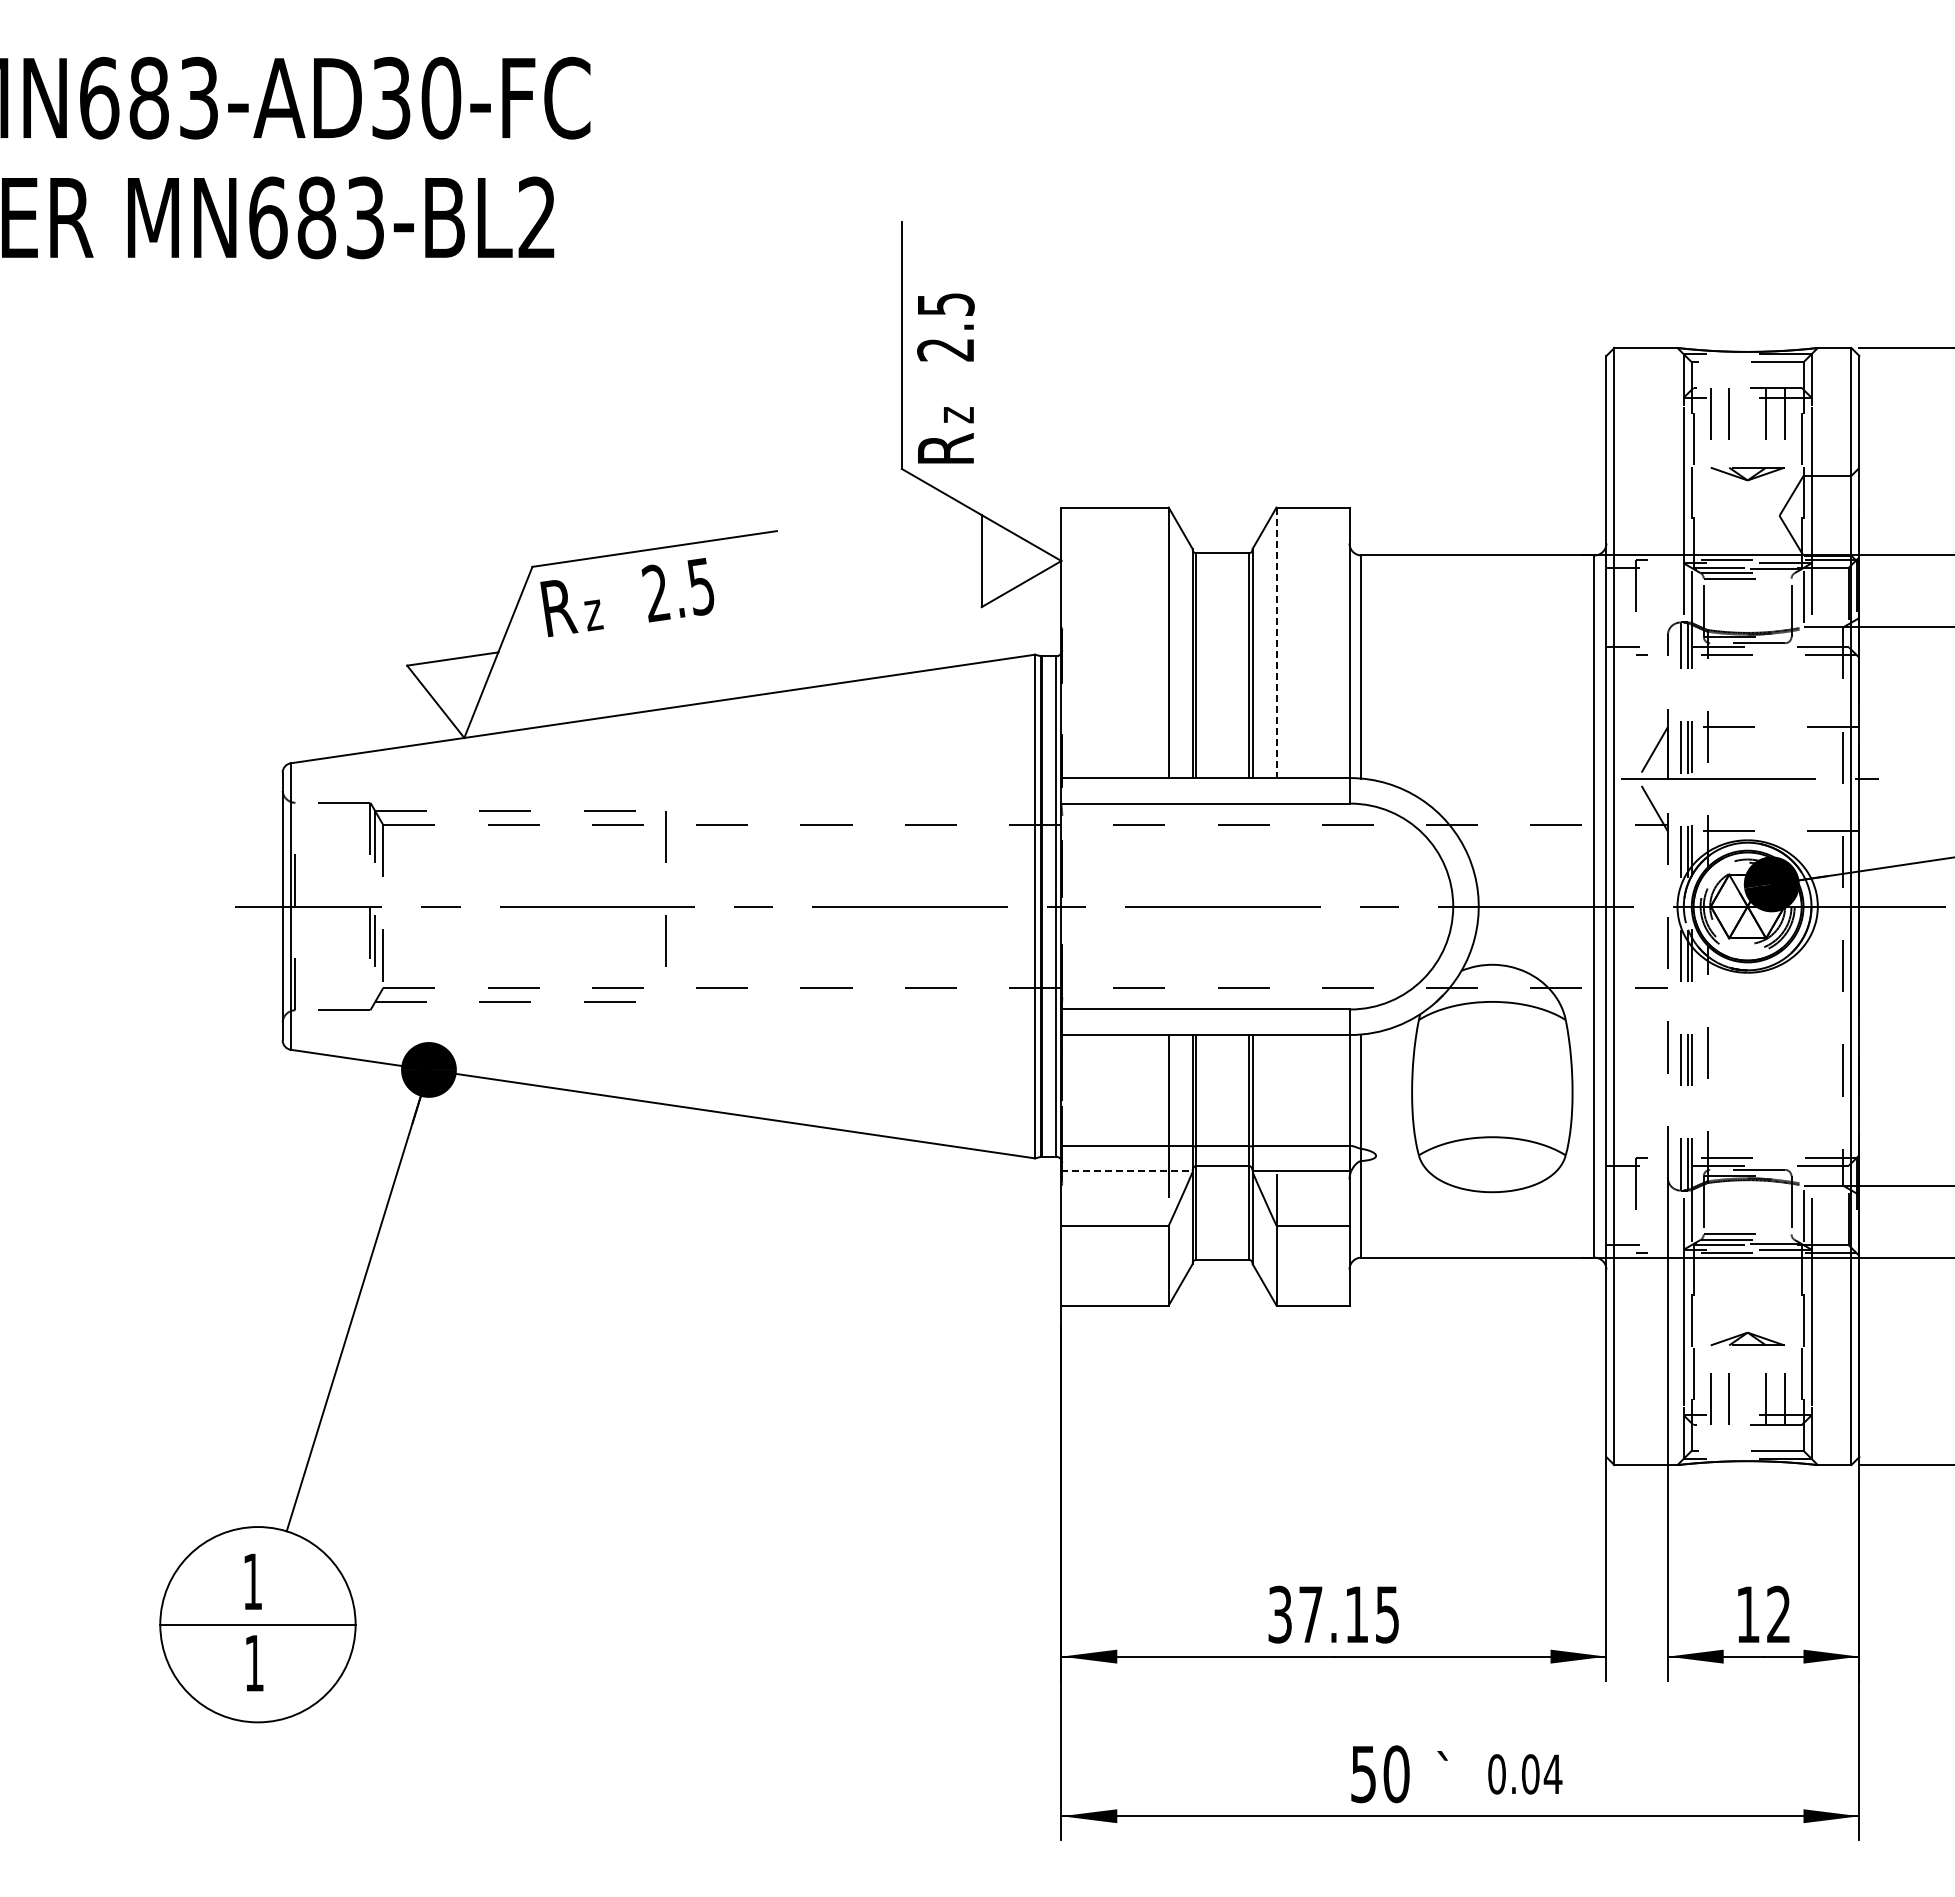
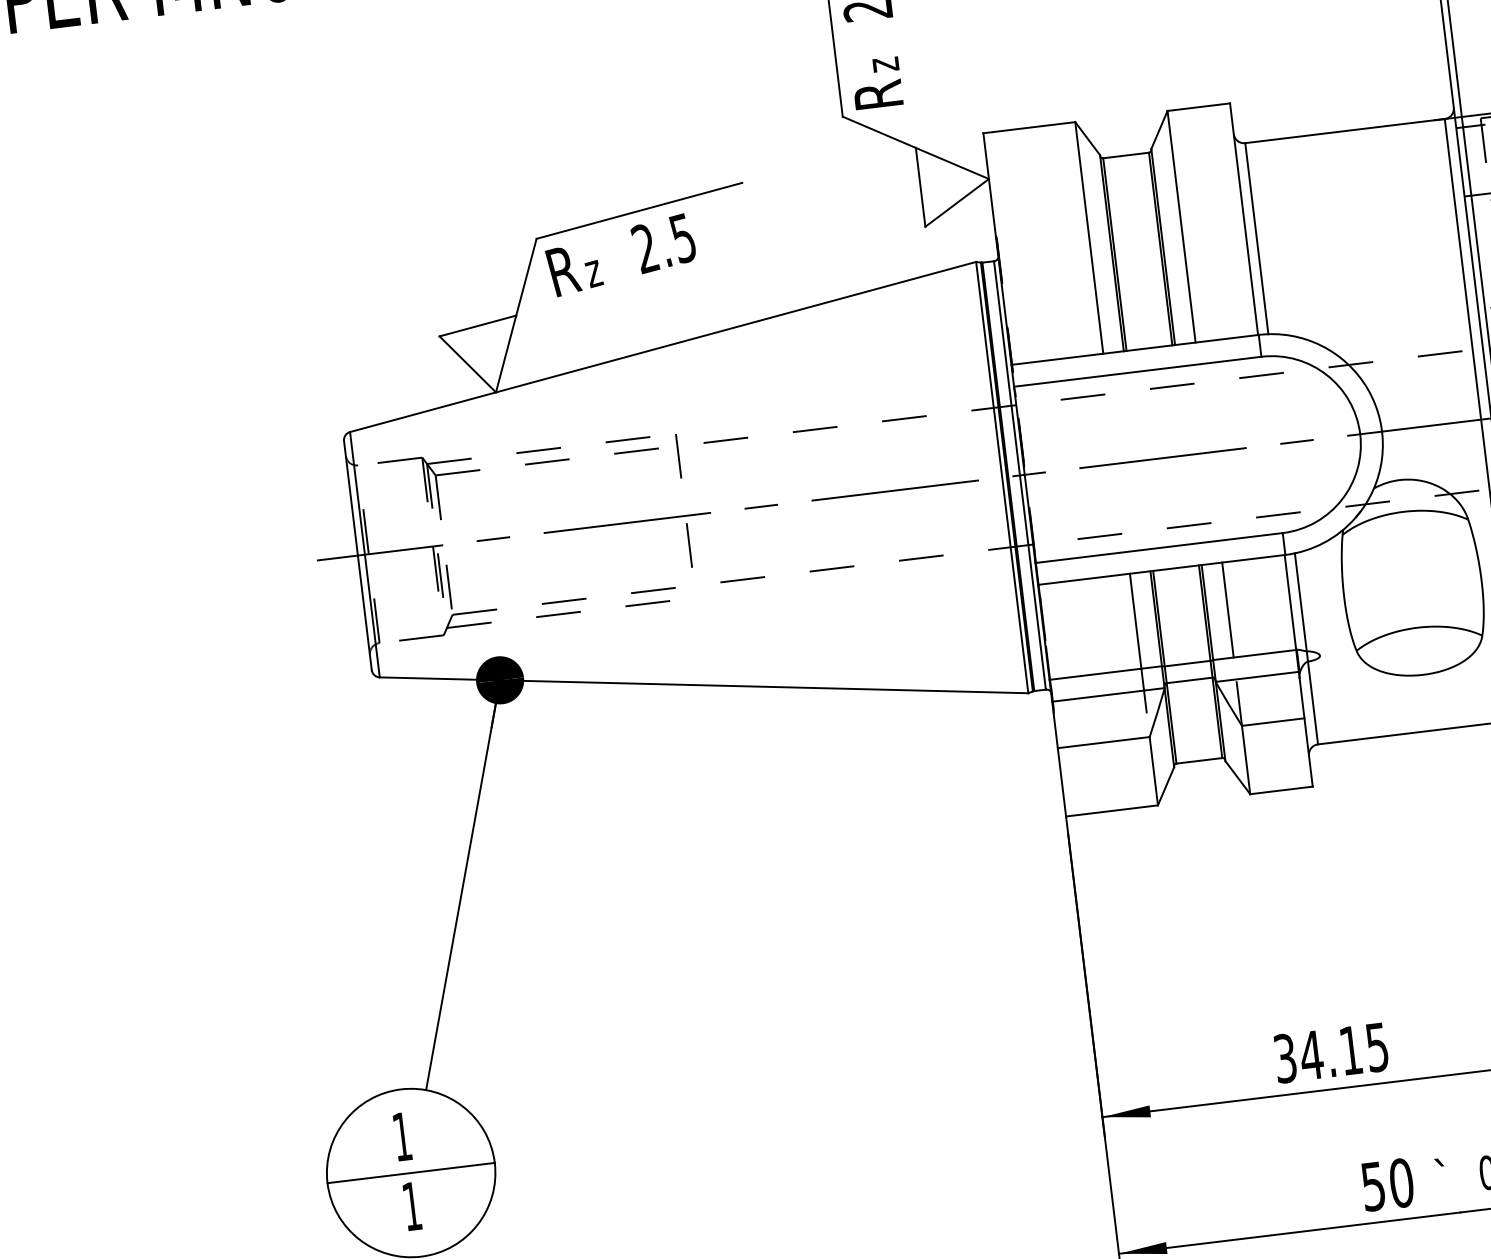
line: (1276, 643) -> (1181, 227), dashed -> solid
line: (1276, 1090) -> (1227, 610), added
line: (1127, 1171) -> (1108, 694), dashed -> solid
text: (1310, 1614) -> (1311, 1055), 37.15 -> 34.15

